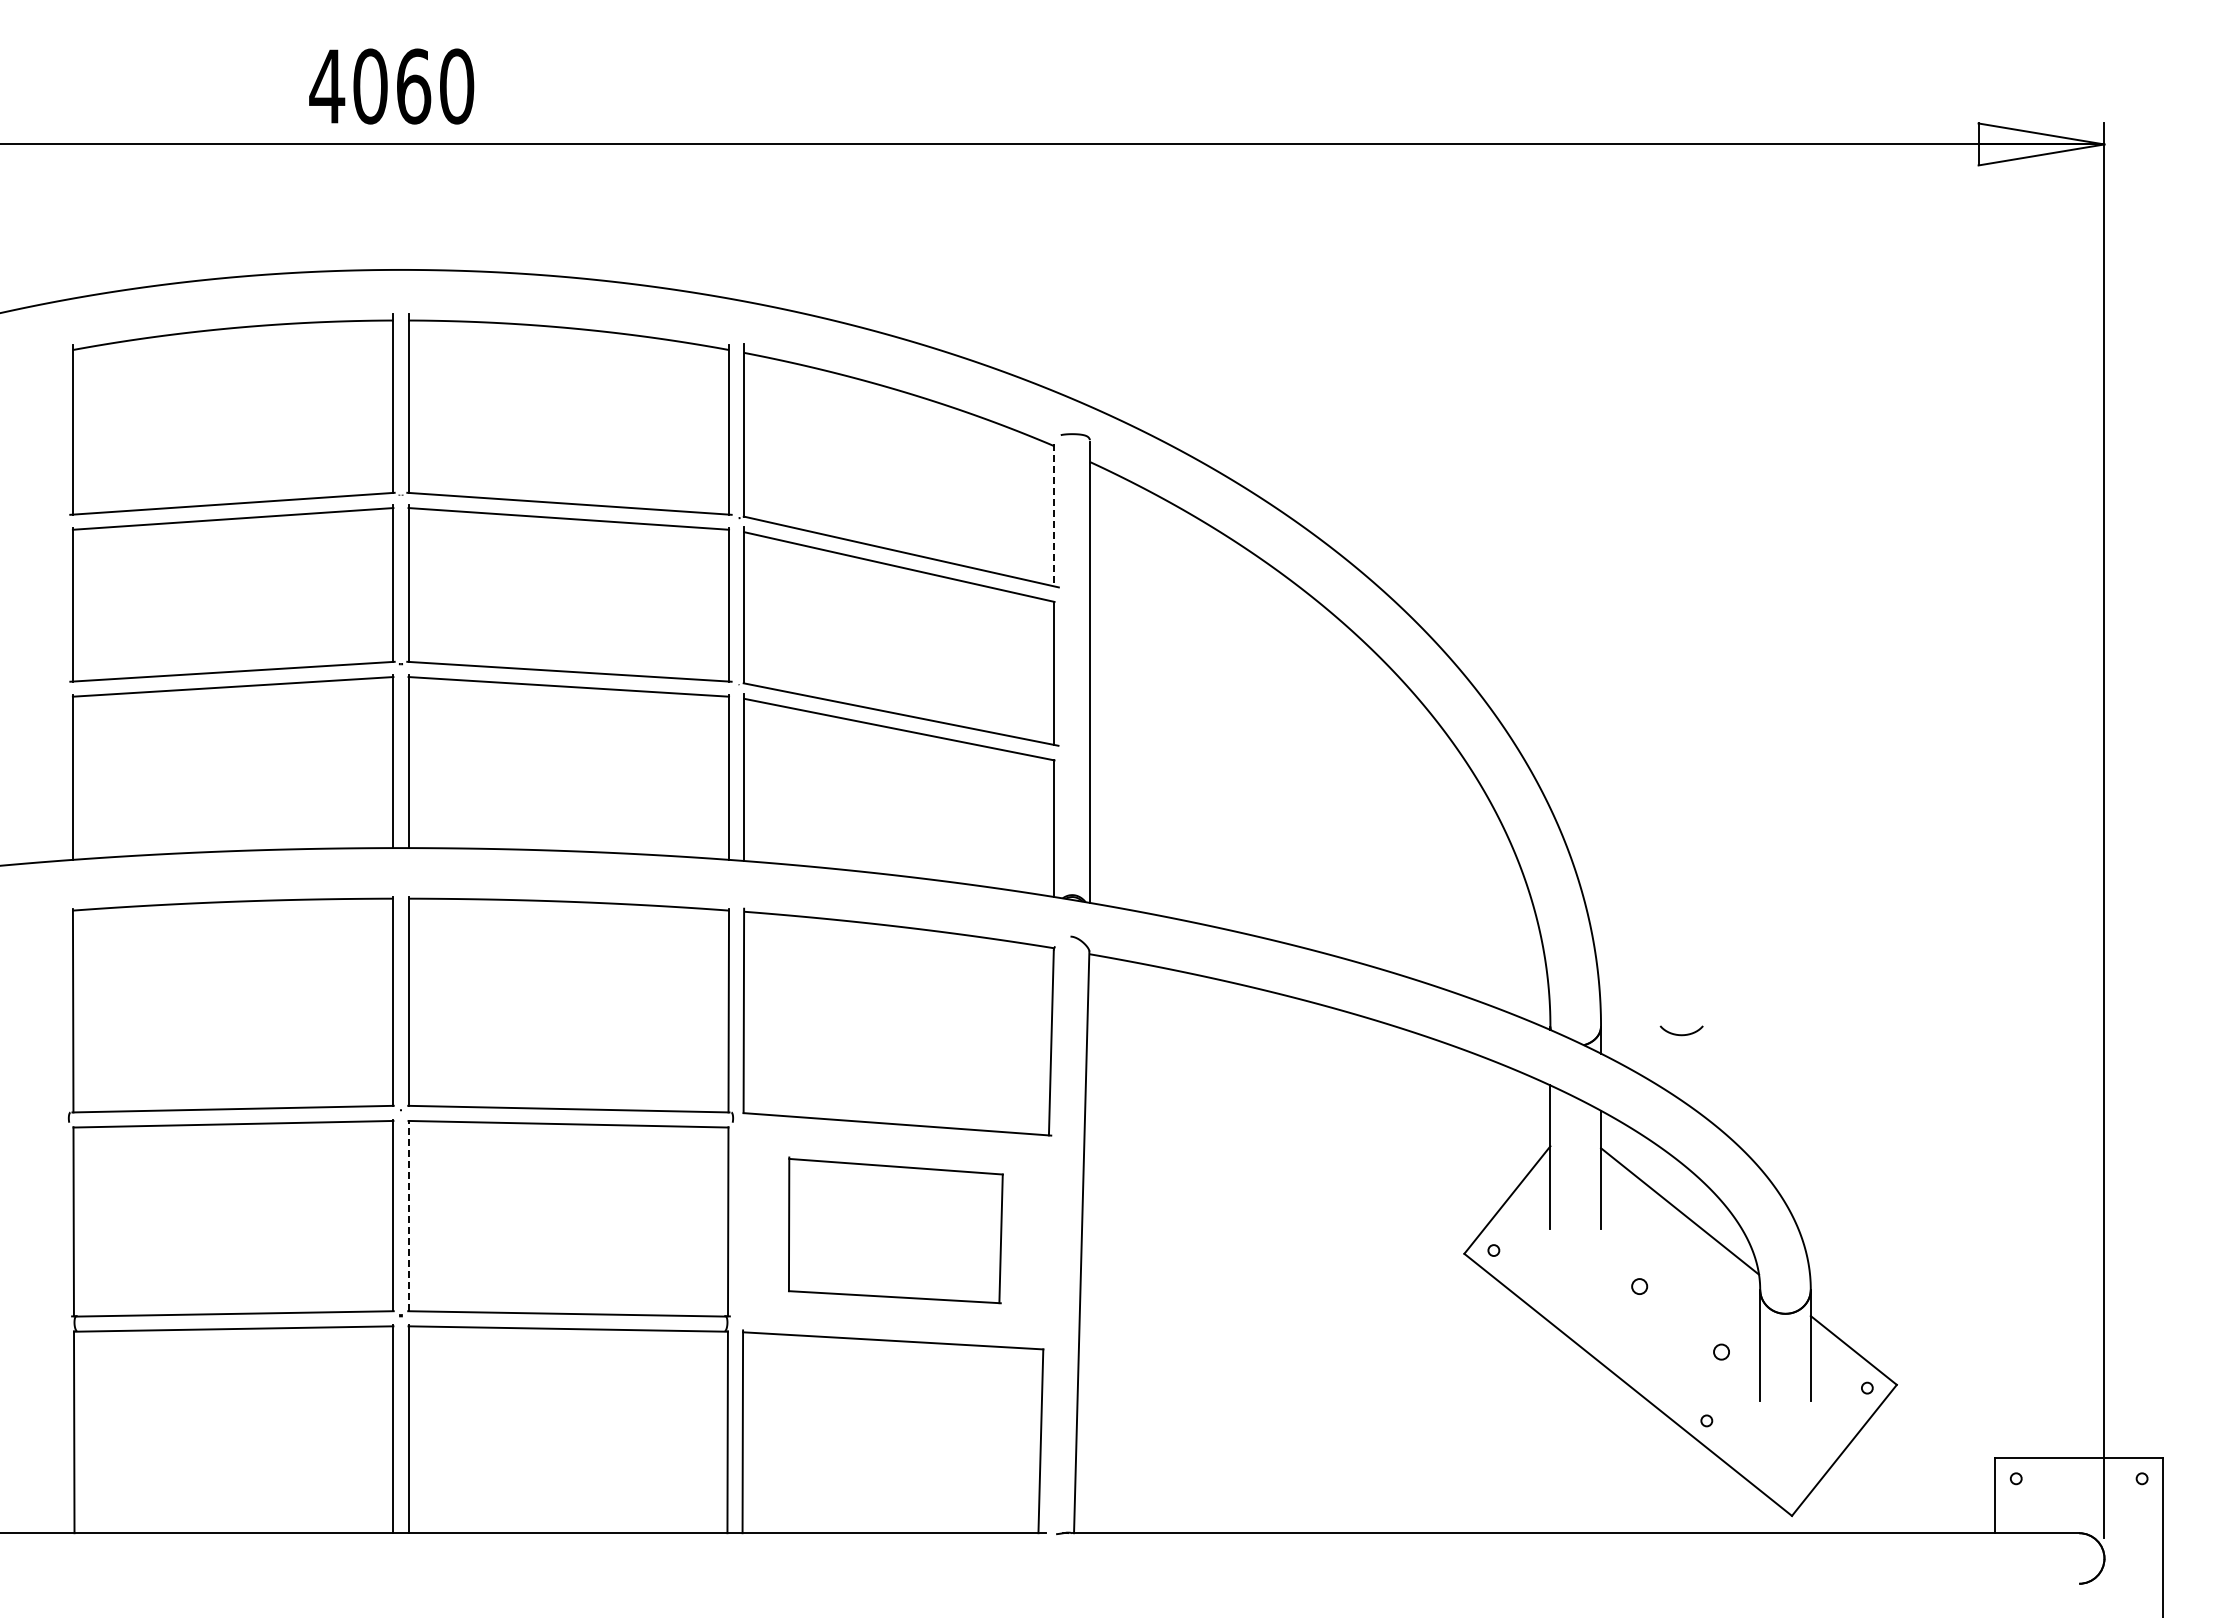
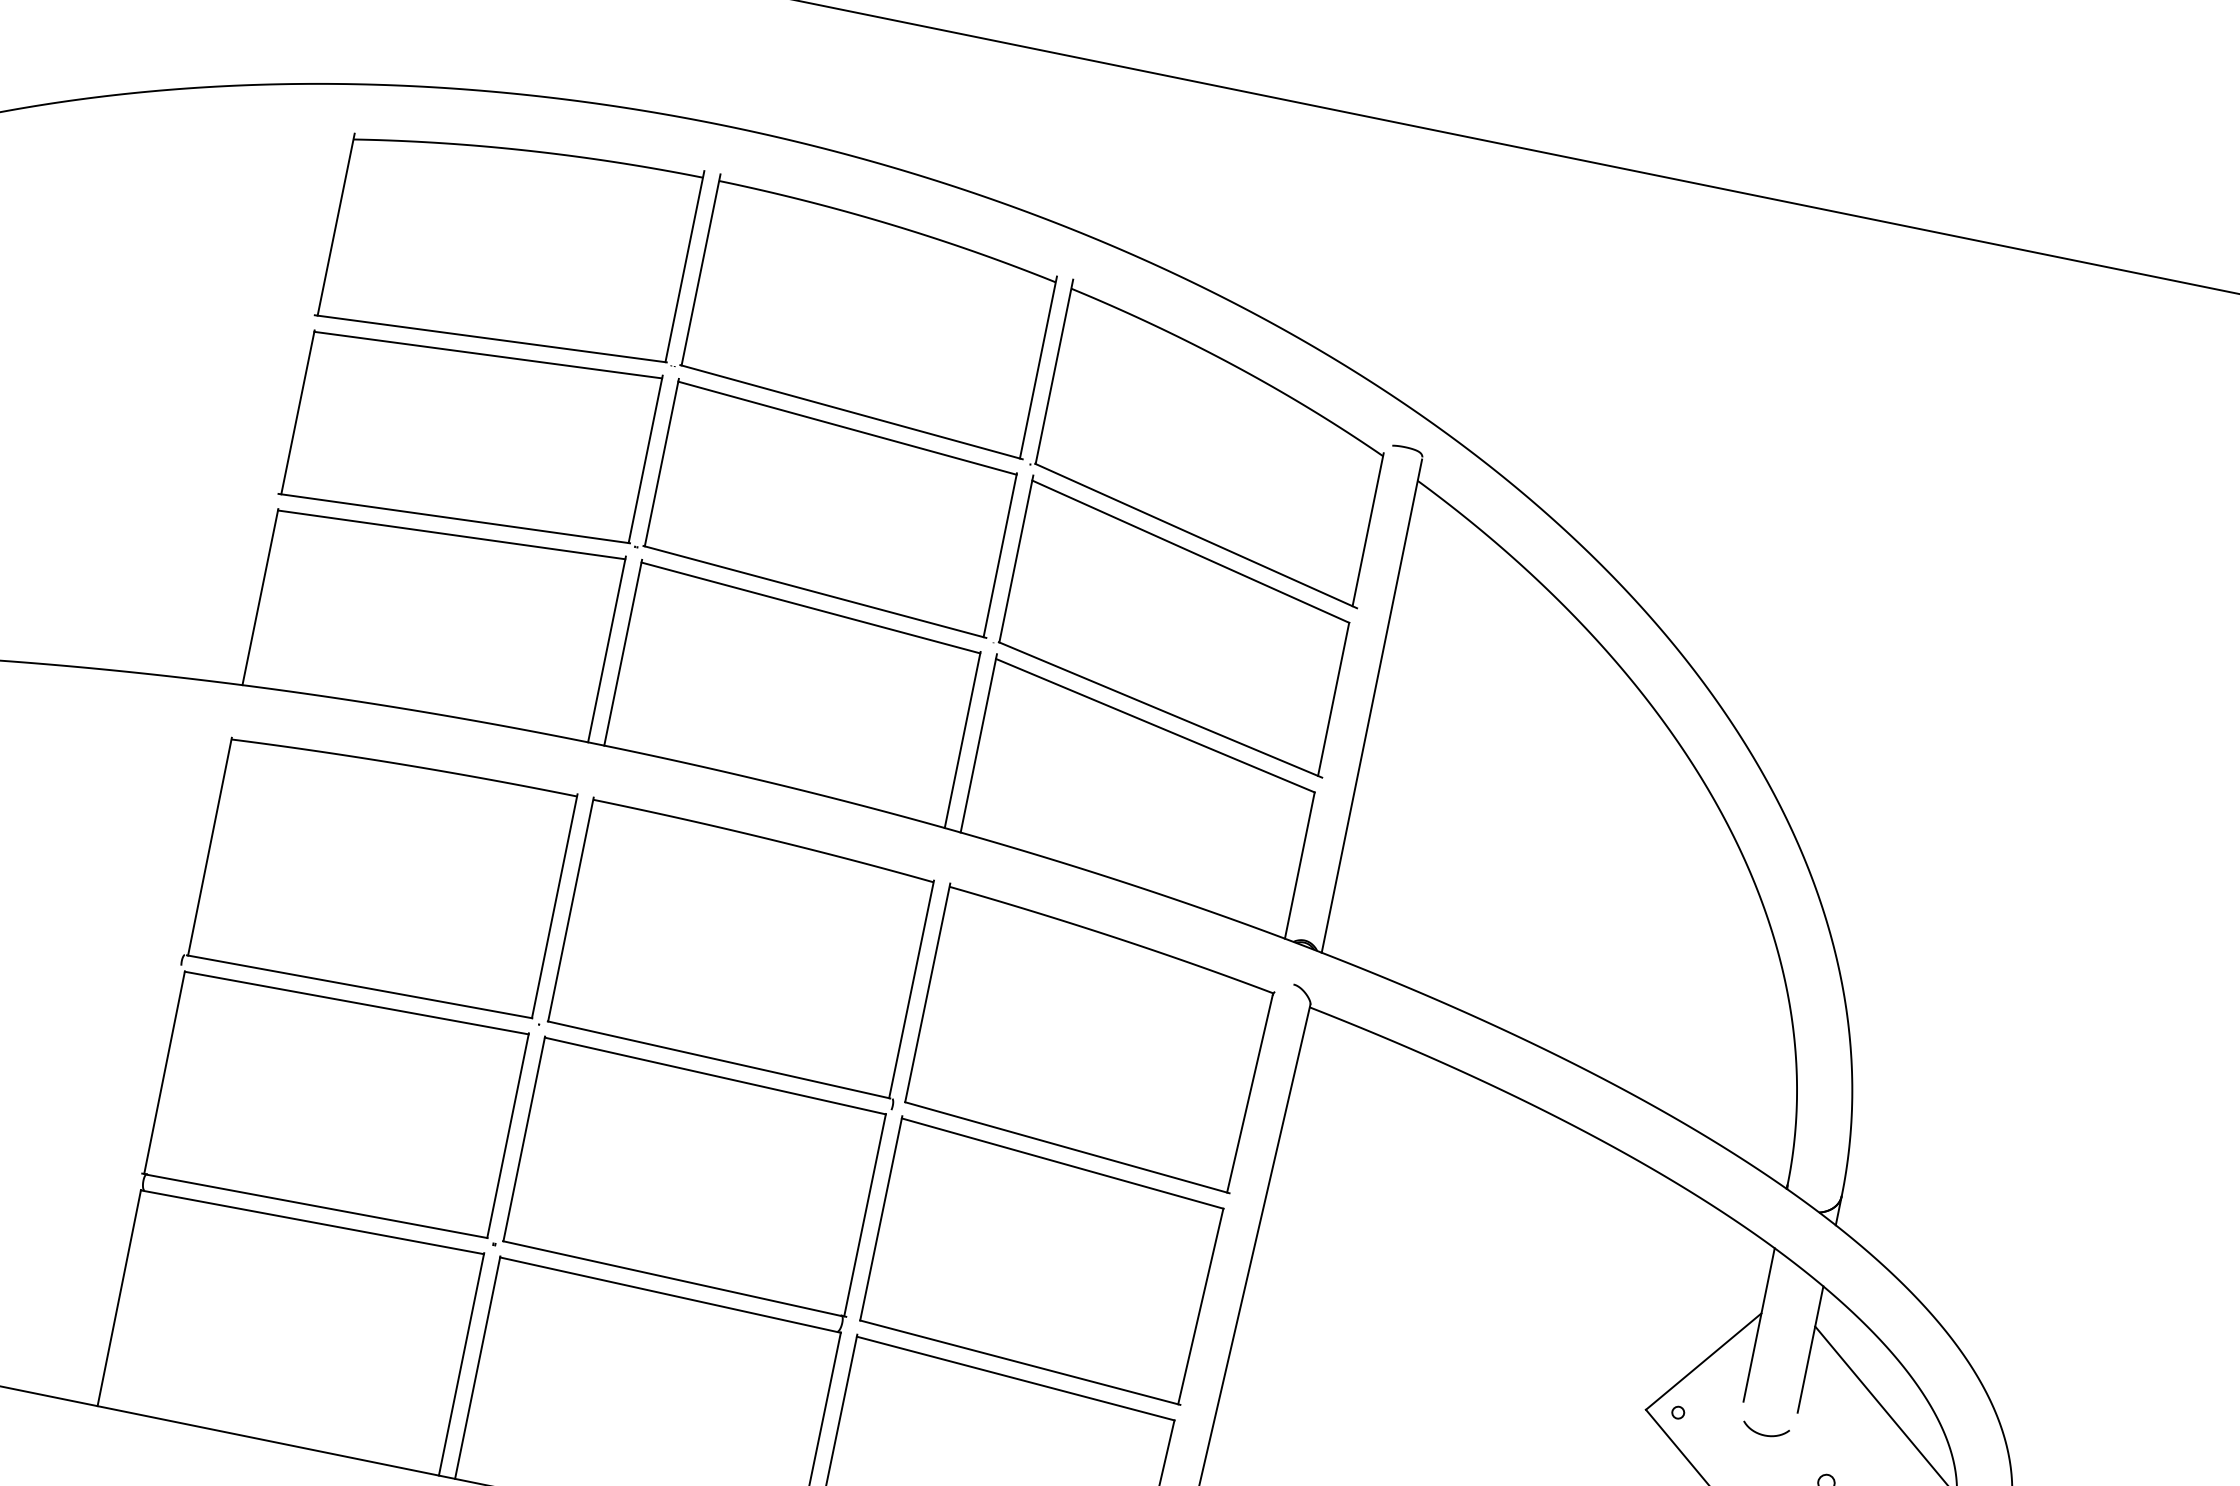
line: (1054, 515) -> (1368, 530), dashed -> solid
curve: (1681, 1034) -> (1764, 1434), moved
line: (408, 1215) -> (524, 1138), dashed -> solid
part: (895, 1230) -> (1042, 1260), size x1.43

